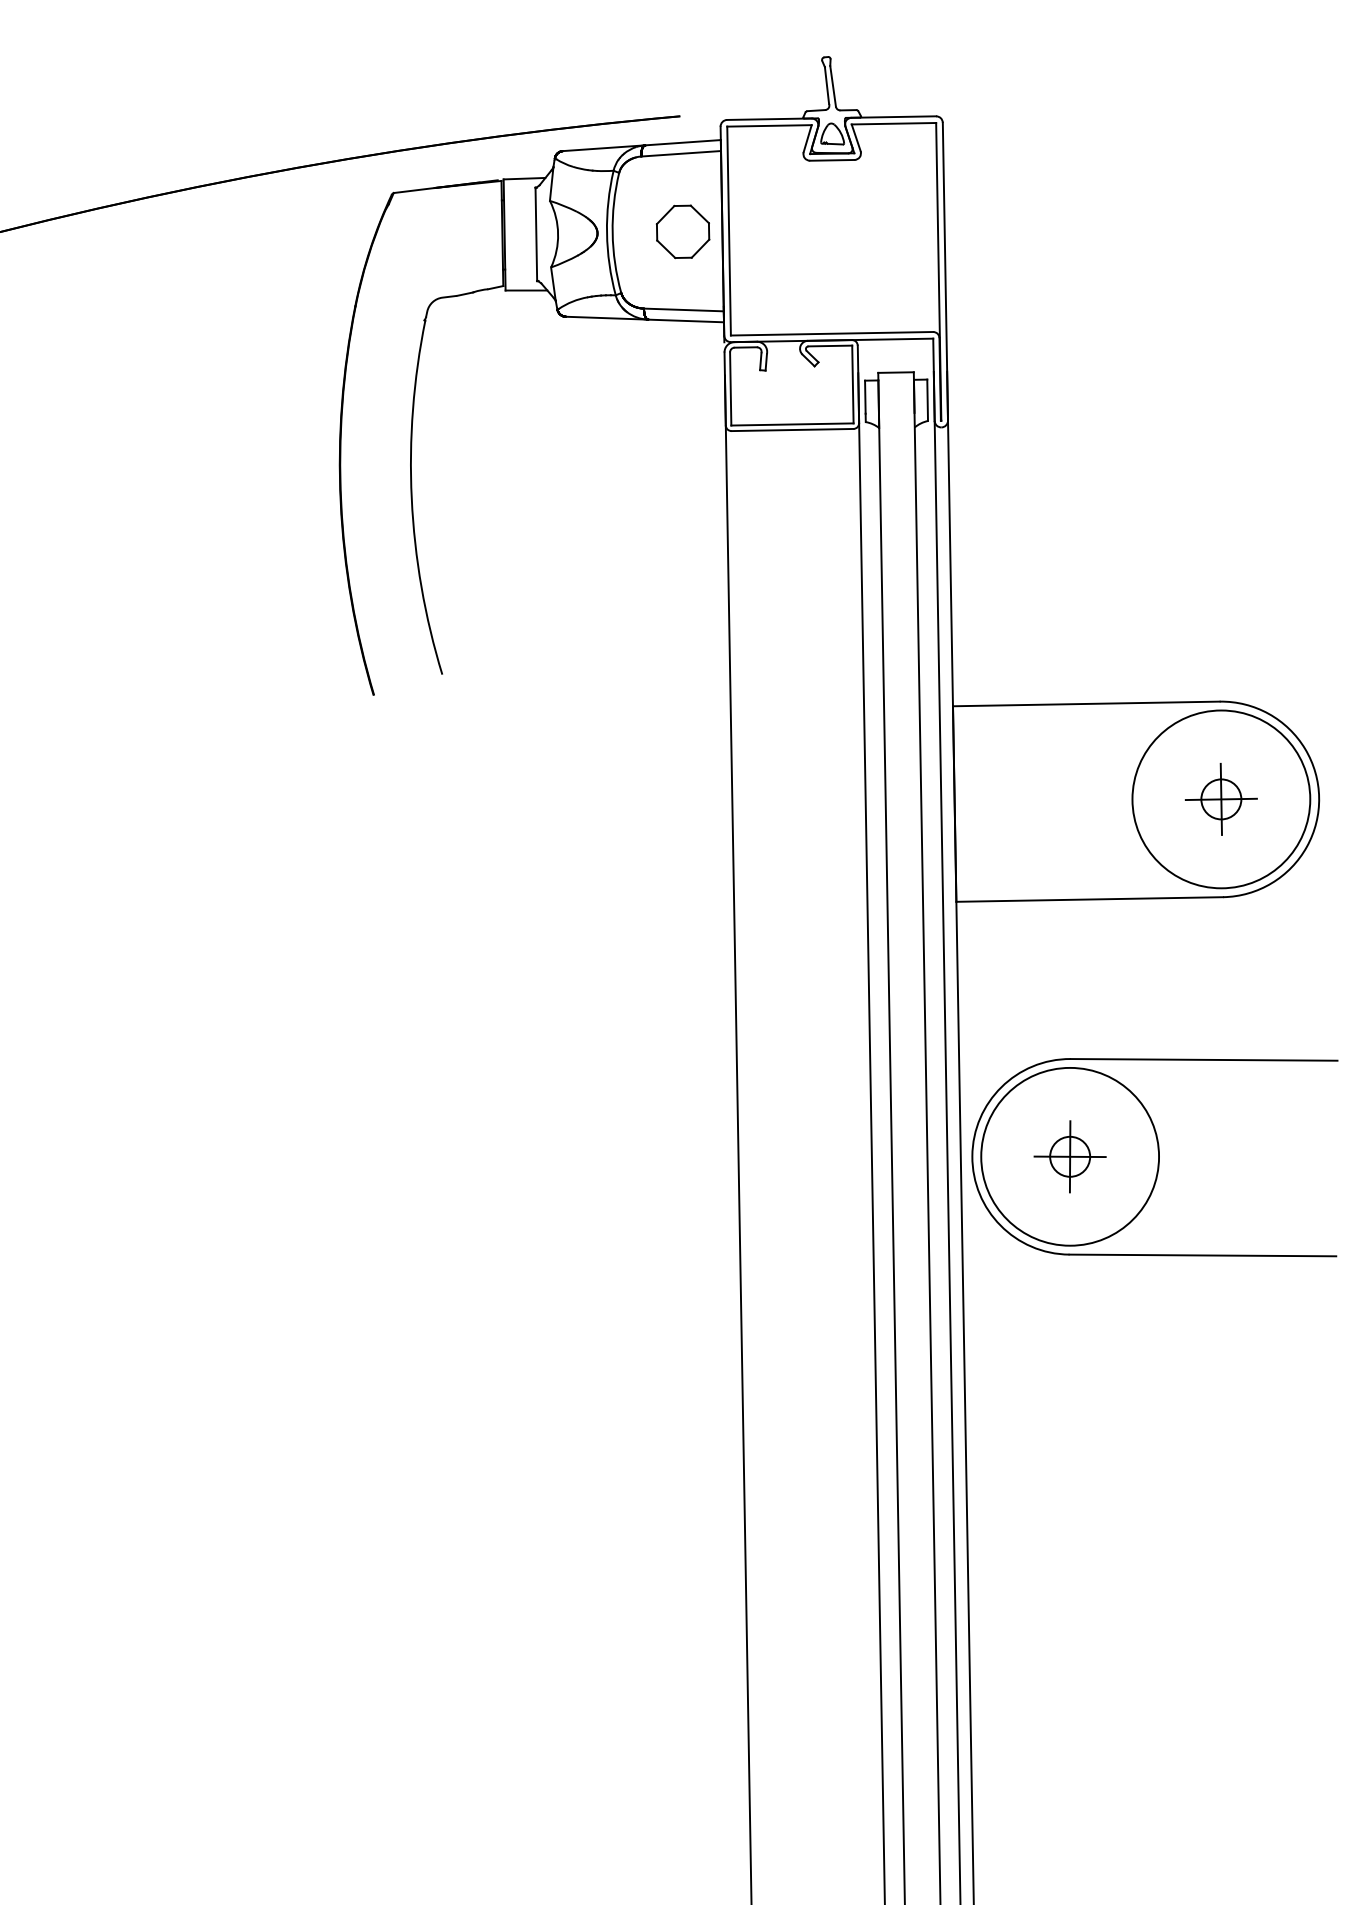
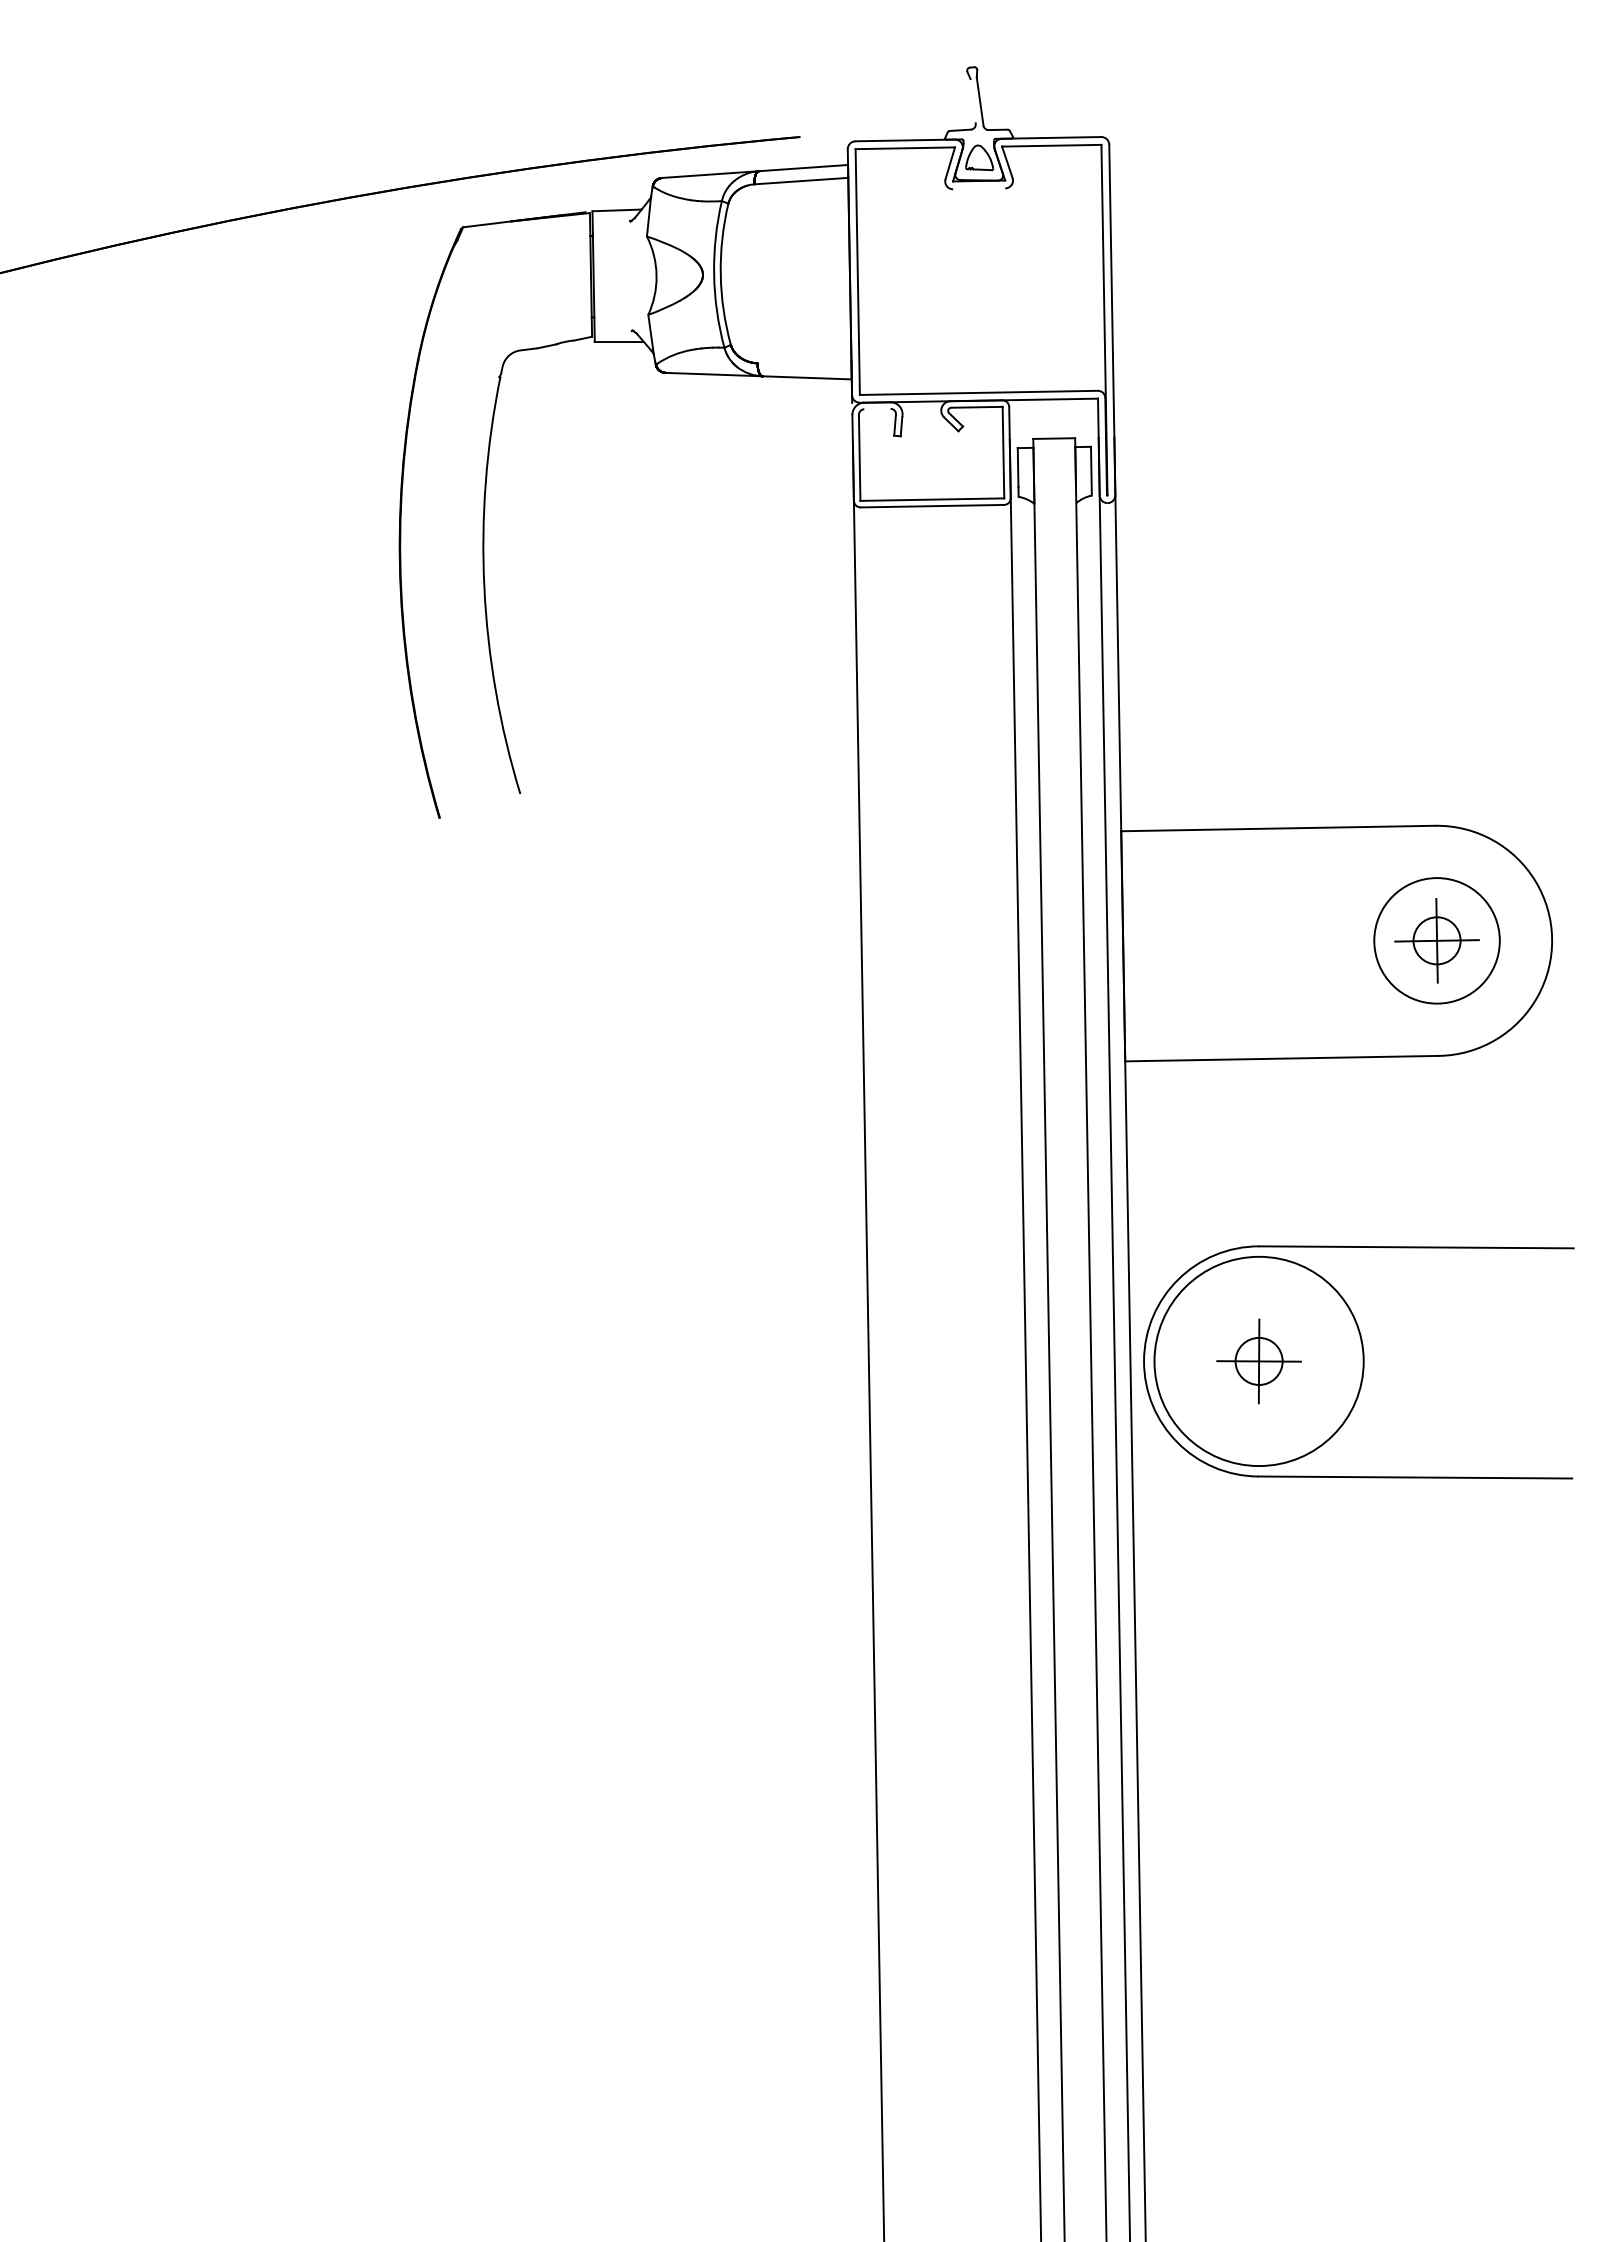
line: (826, 85) -> (972, 100), removed
line: (832, 160) -> (979, 188), removed
part: (682, 231) -> (803, 272), removed
line: (535, 233) -> (630, 275), removed
line: (683, 309) -> (804, 364), removed
line: (745, 347) -> (877, 408), removed
circle: (1220, 799) -> (1436, 940), size x0.6

